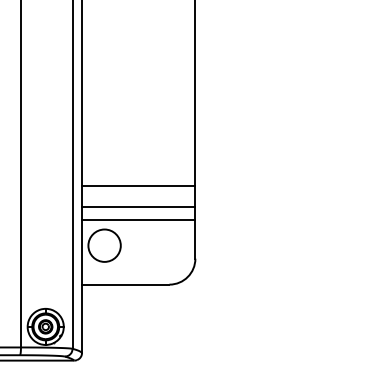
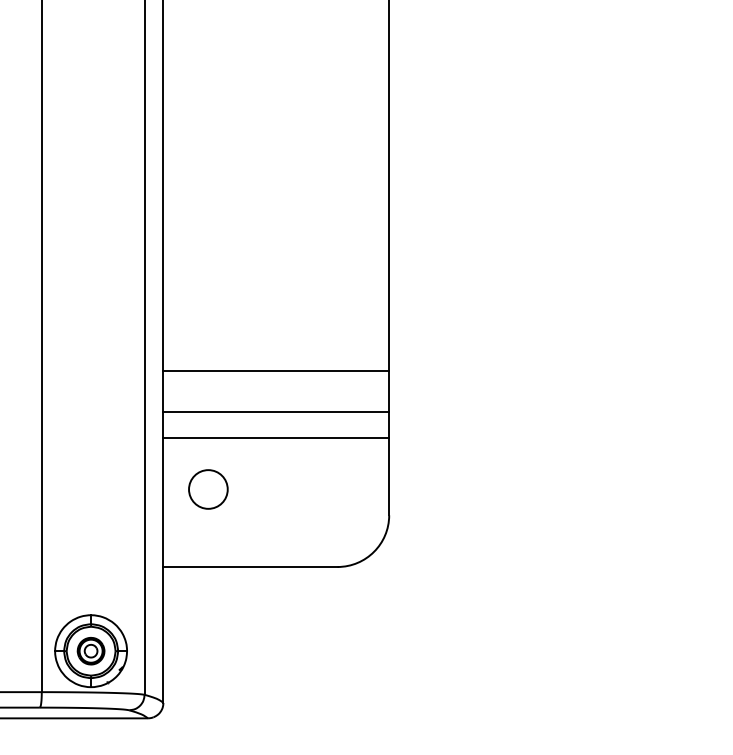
circle: (104, 245) -> (208, 489), size x0.6

